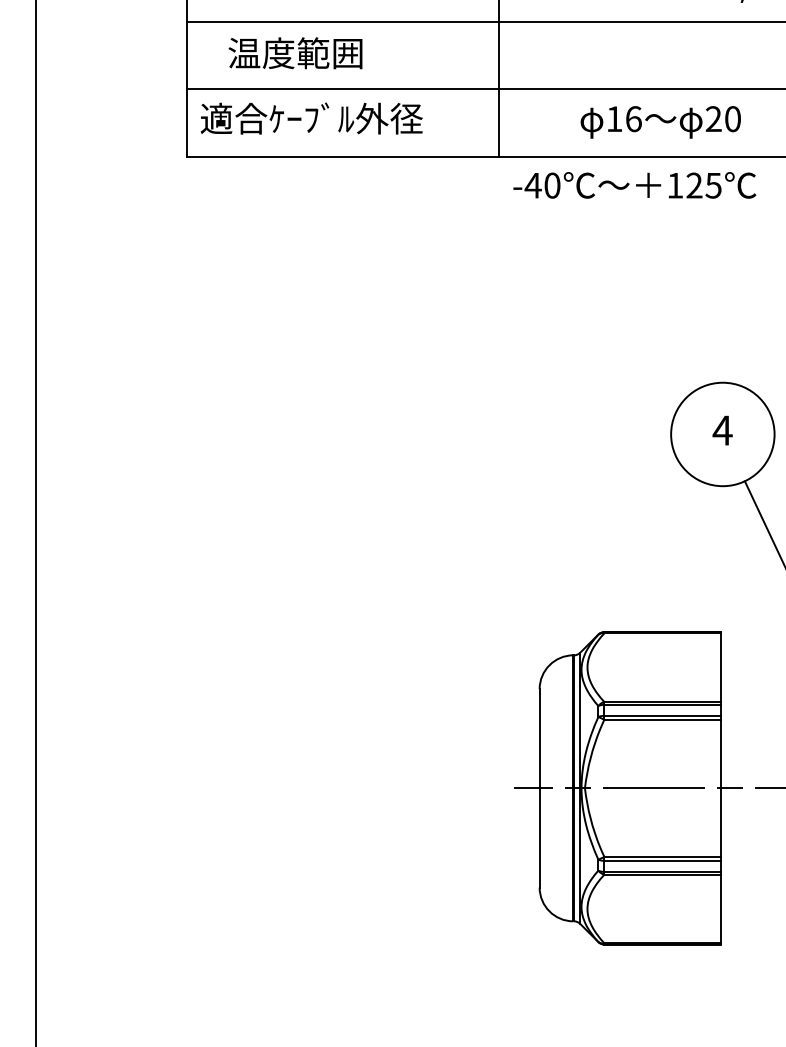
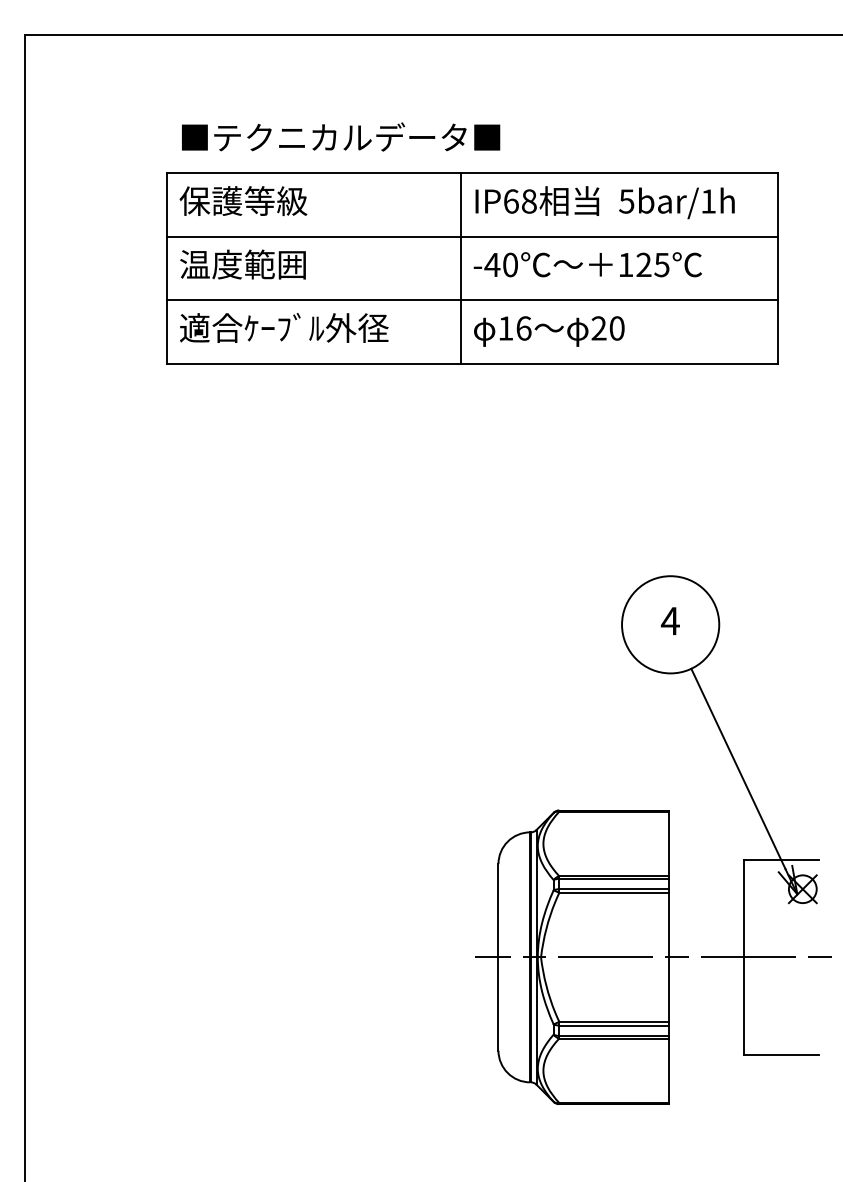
text: (294, 53) -> (242, 264), moved
text: (660, 122) -> (549, 331), moved
text: (634, 185) -> (587, 264), moved

